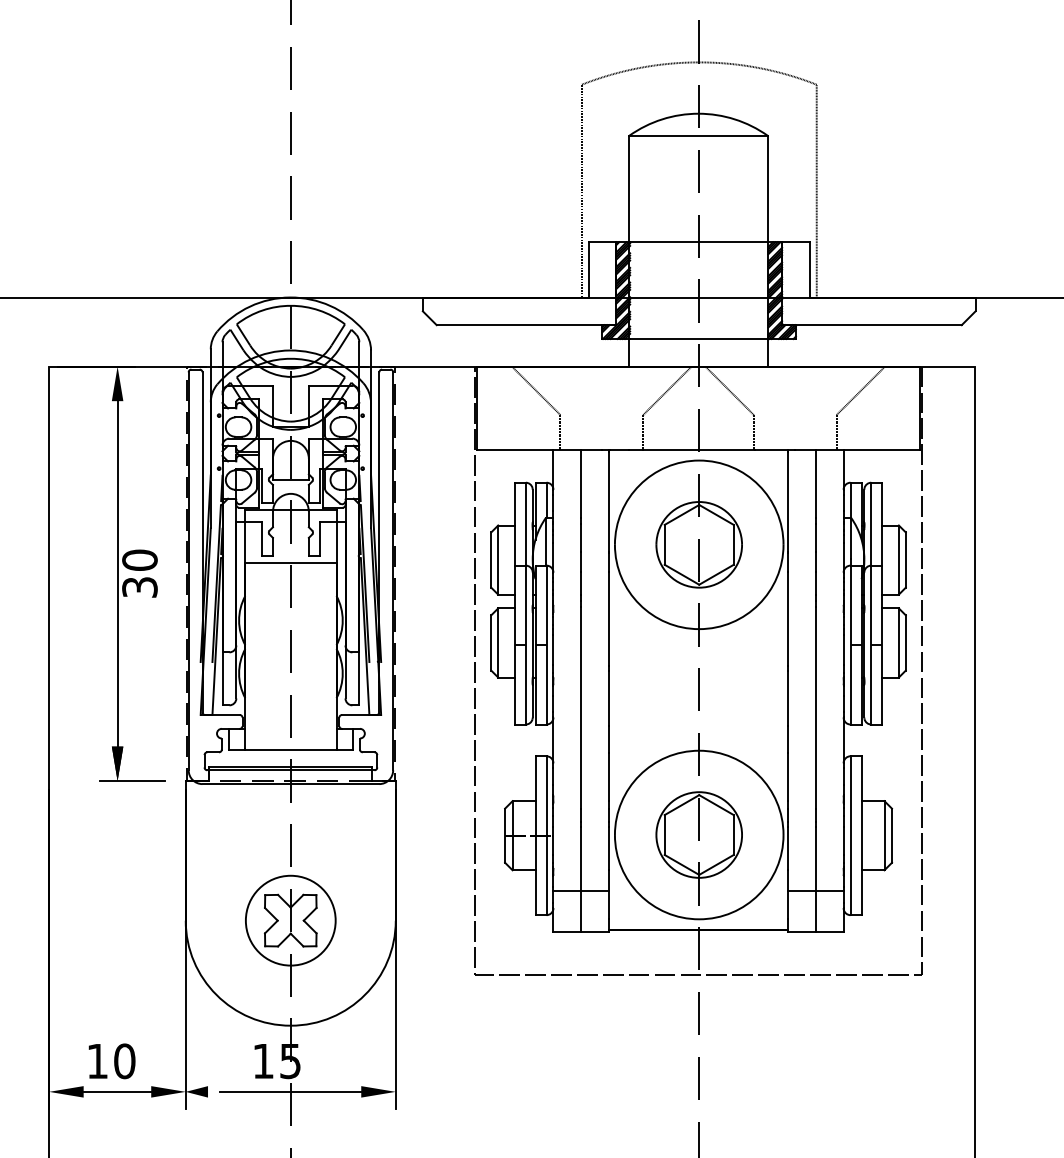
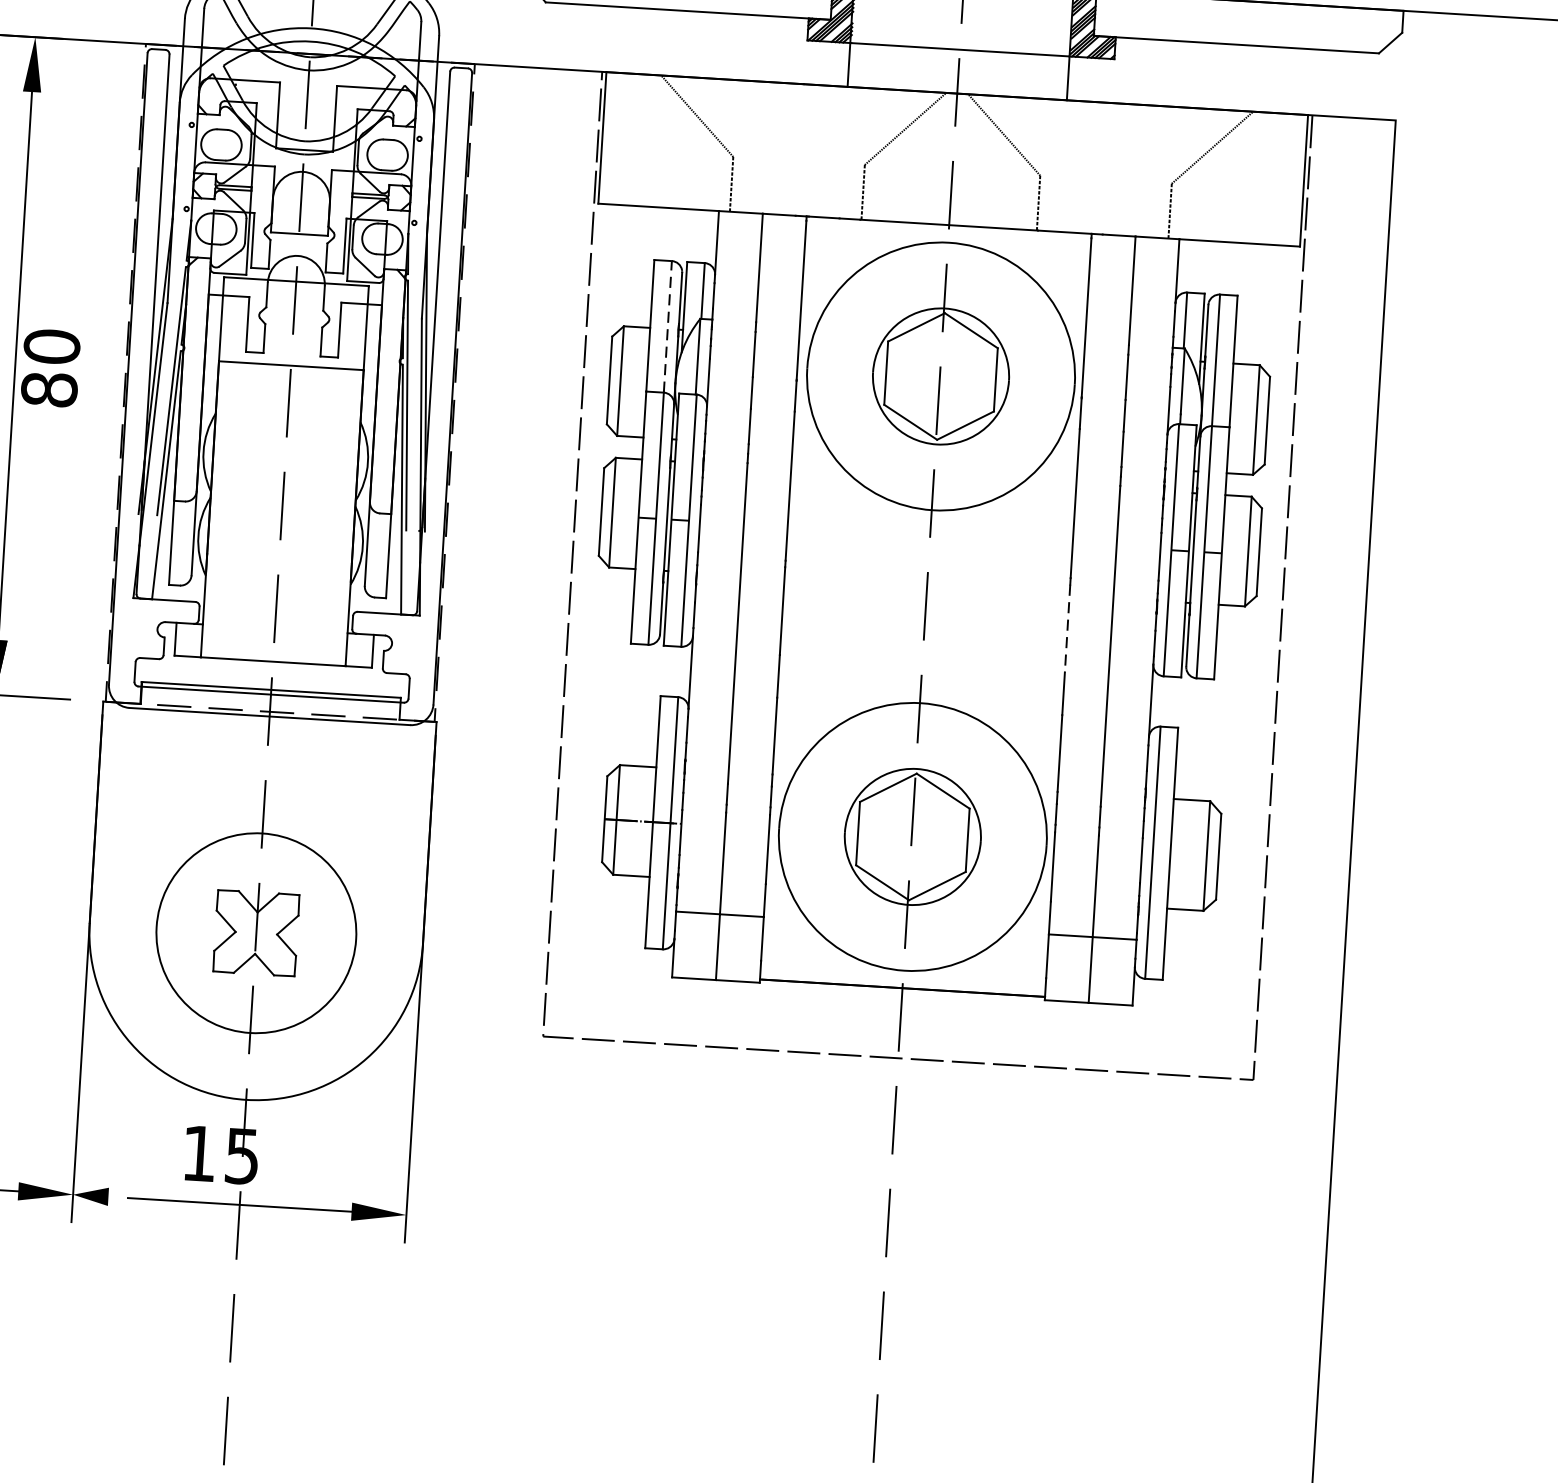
line: (525, 523) -> (667, 325), solid -> dashed
text: (139, 586) -> (48, 388), 30 -> 80
line: (788, 698) -> (1067, 628), solid -> dashed
circle: (290, 920) -> (255, 932), size x1.4

